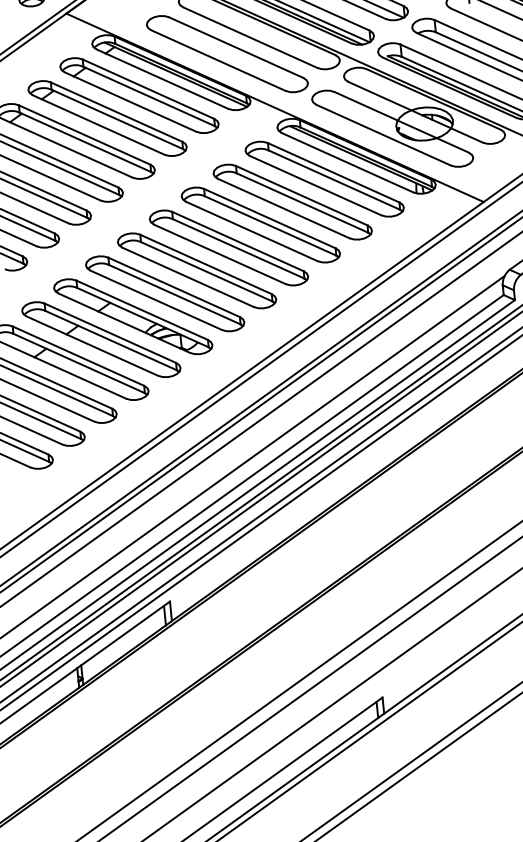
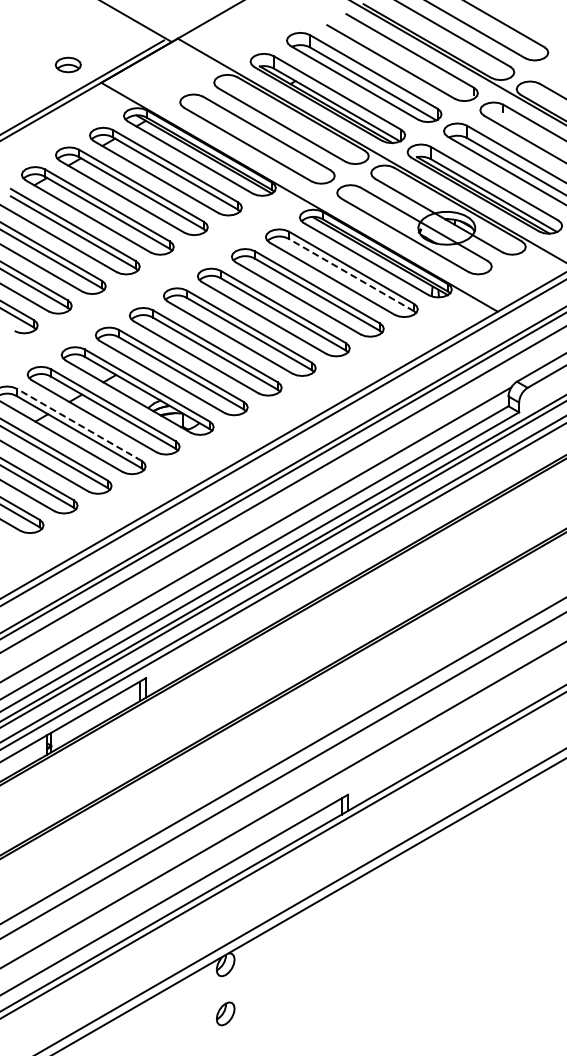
line: (333, 179) -> (350, 274), solid -> dashed
line: (77, 355) -> (78, 424), solid -> dashed

